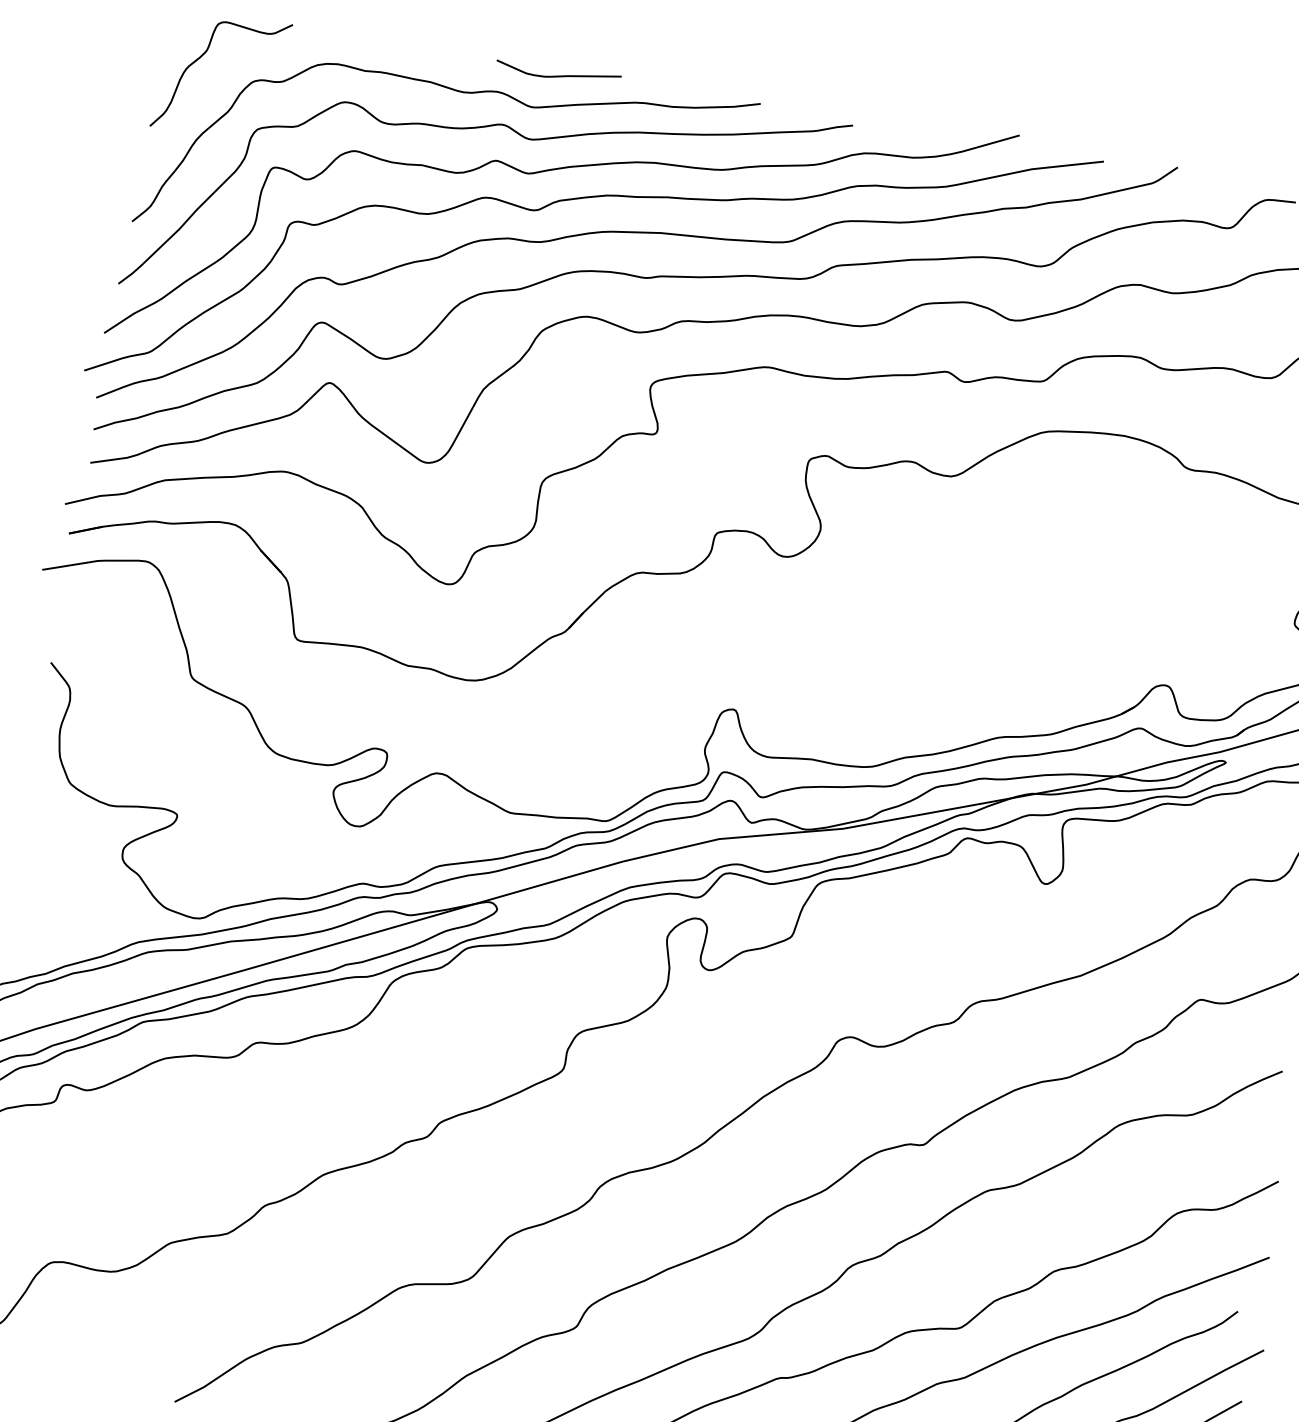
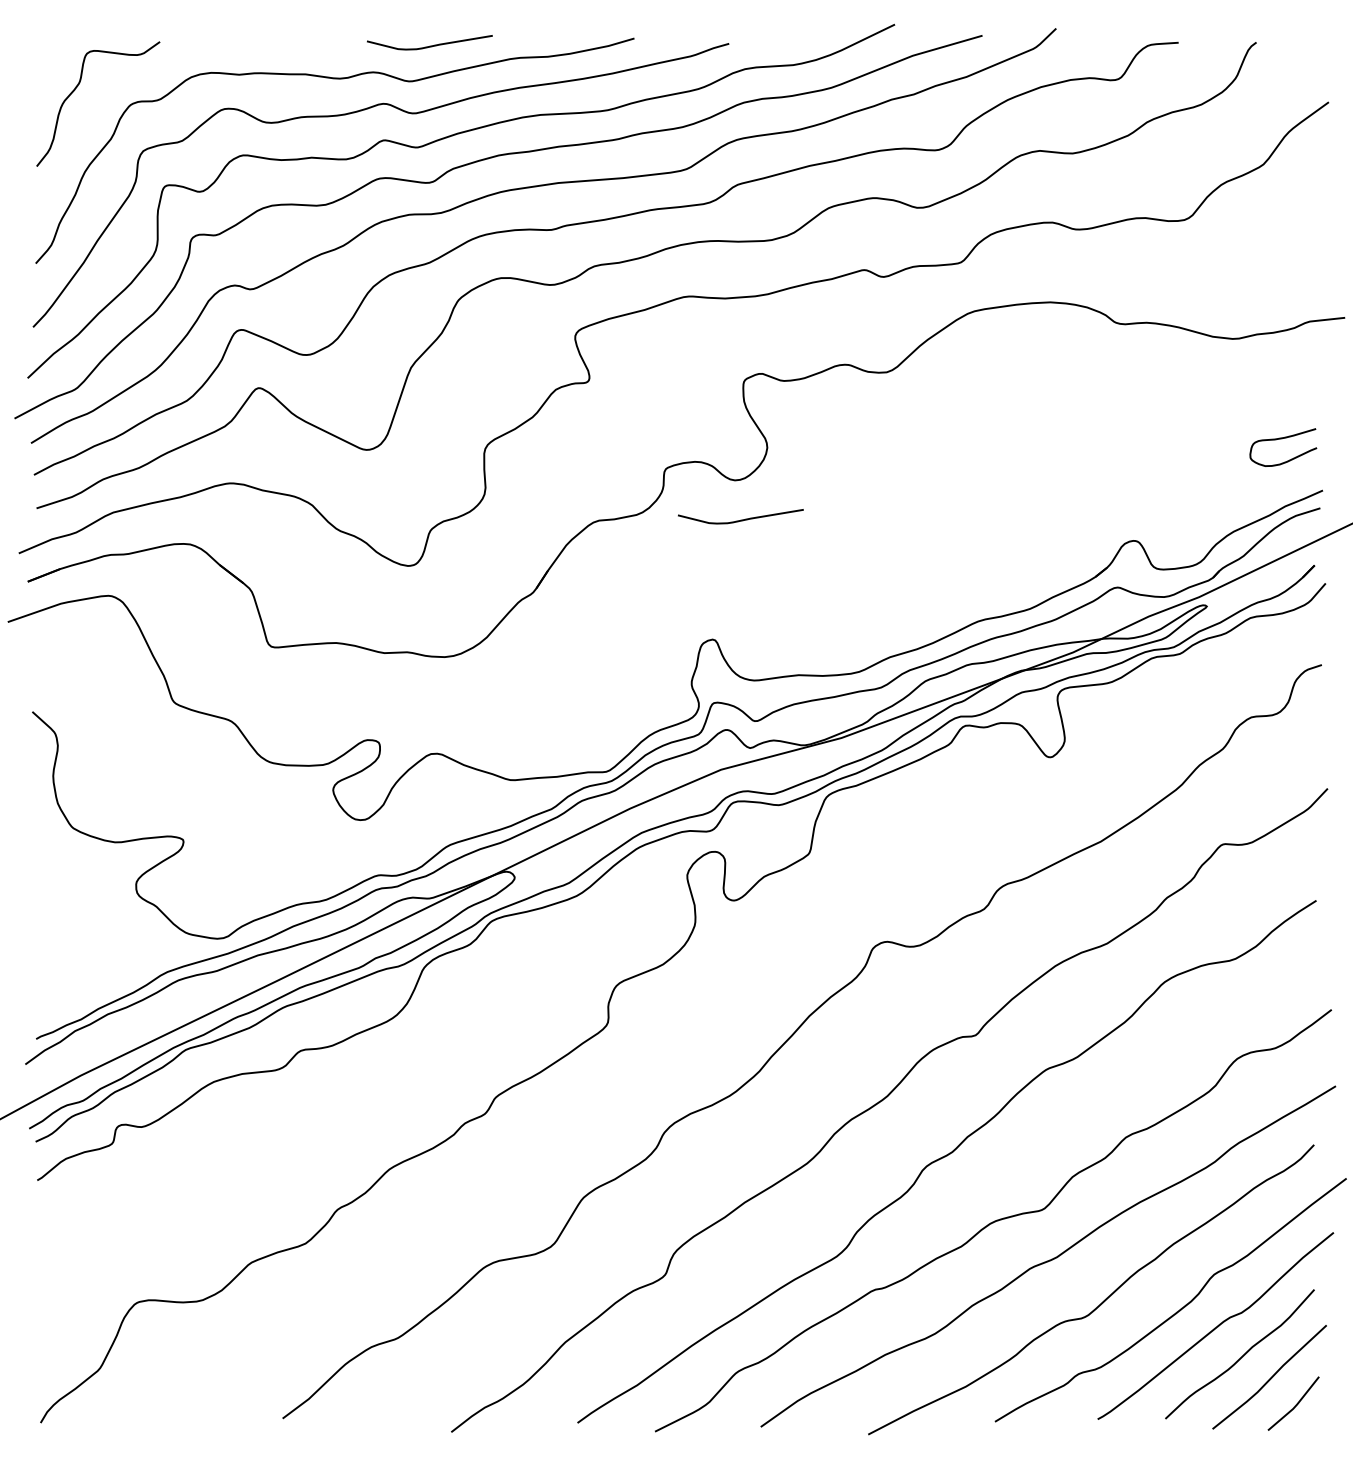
curve: (781, 596) -> (740, 519), added

